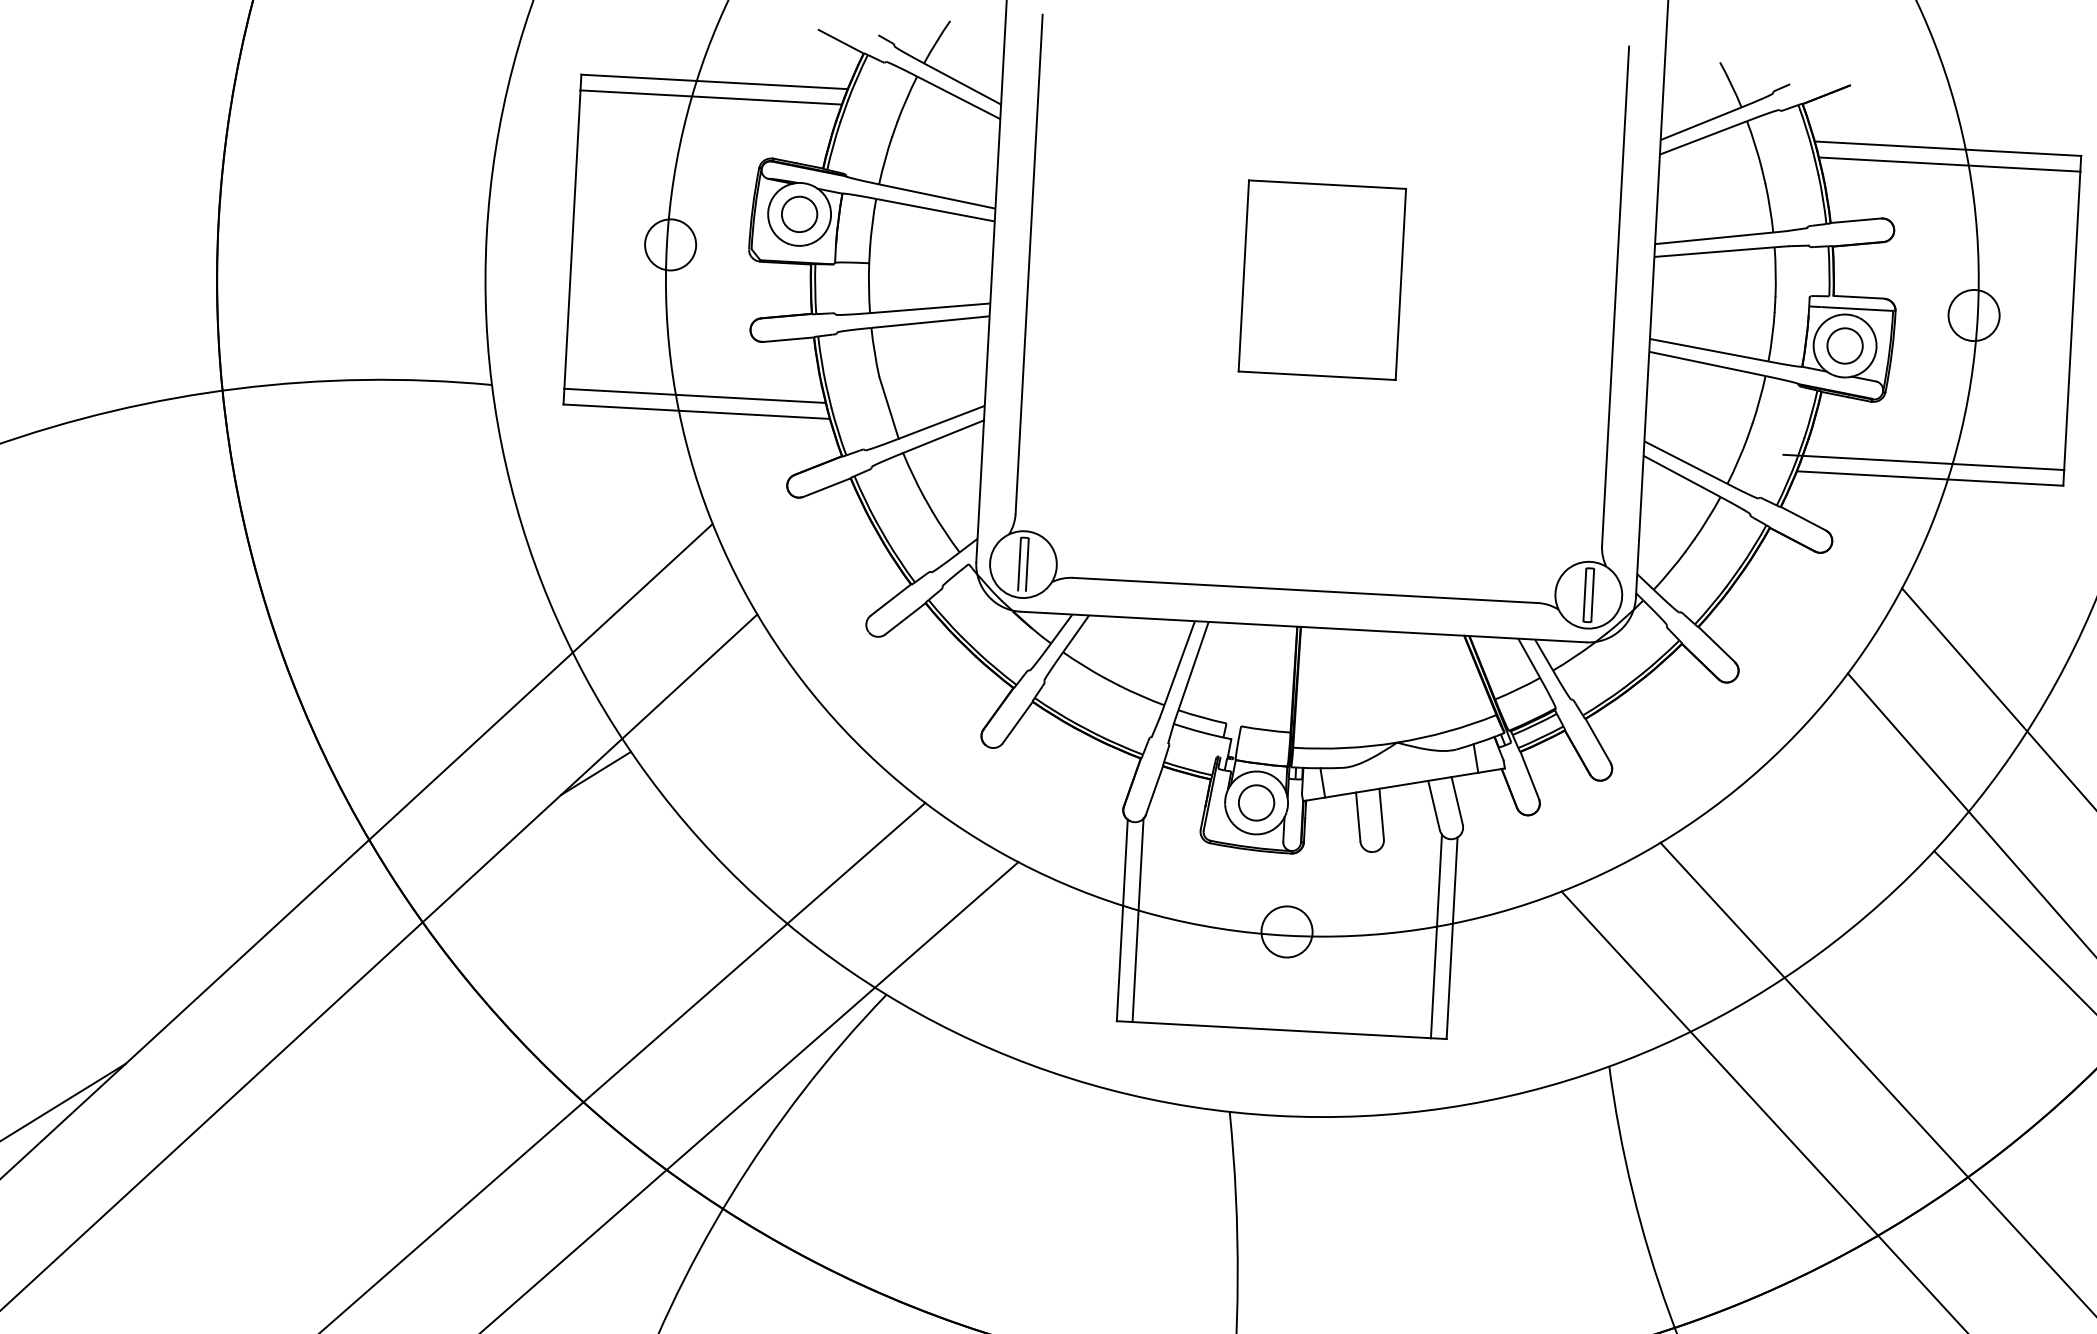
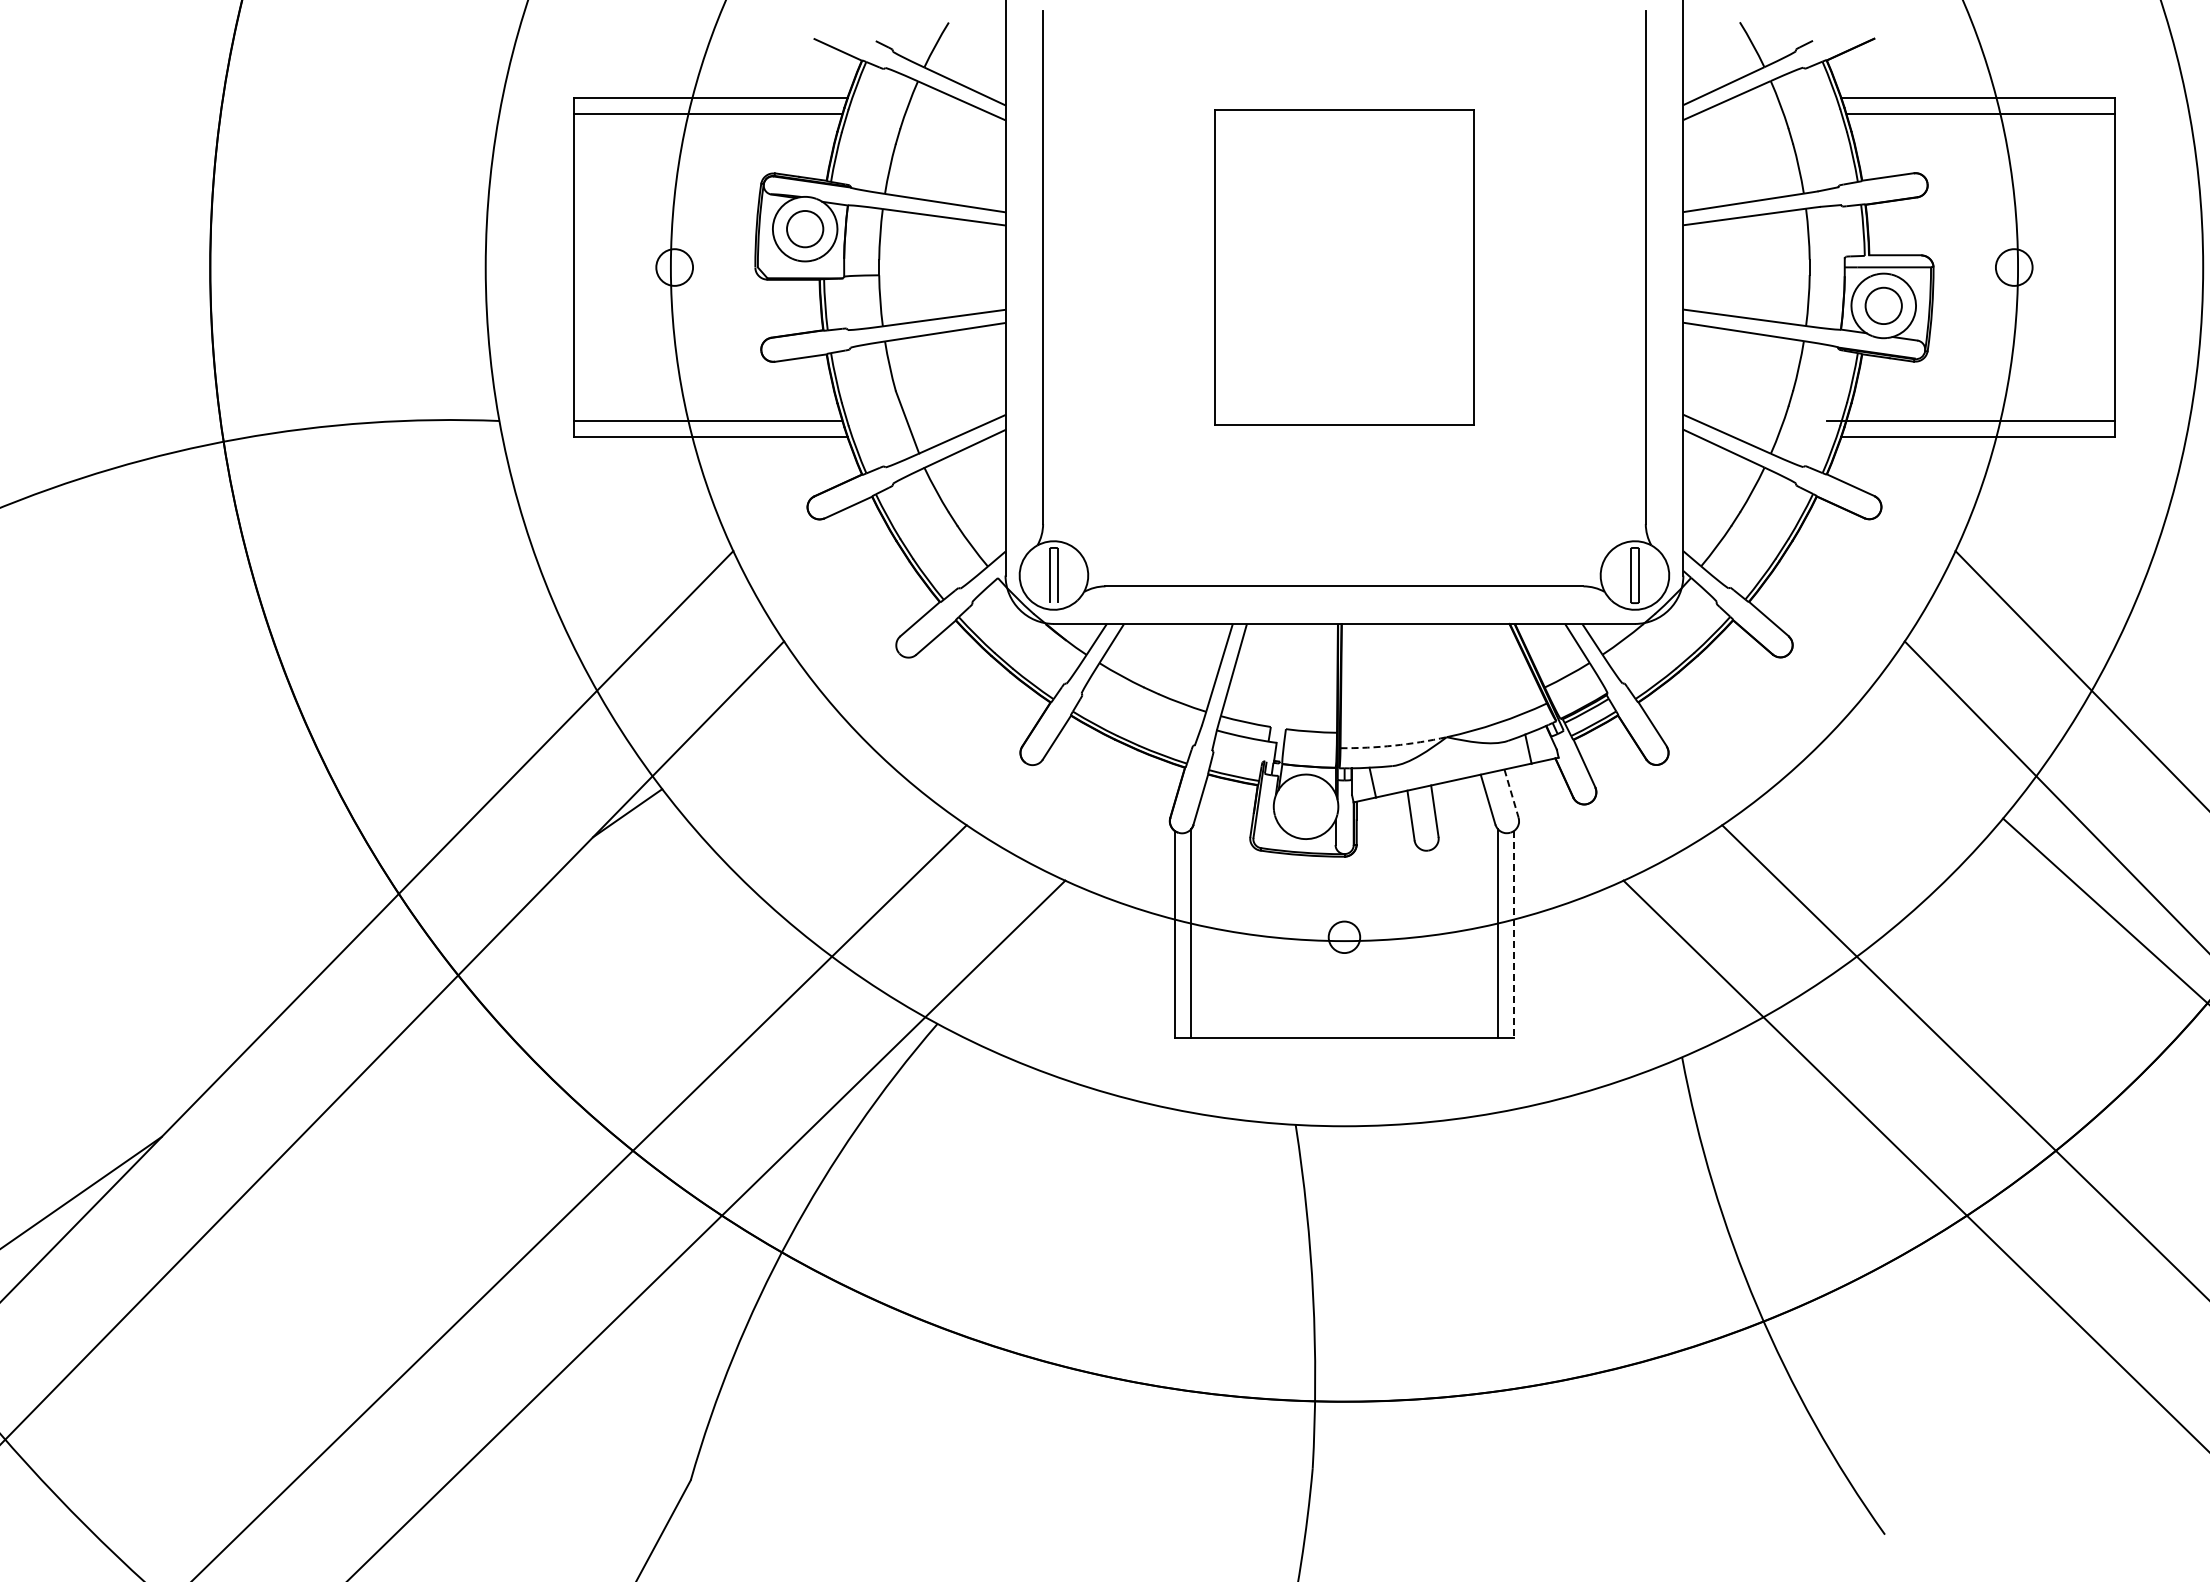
circle: (670, 244) -> (674, 267), size x0.7
part: (1322, 280) -> (1344, 267), size x1.6
circle: (1974, 315) -> (2014, 267), size x0.7
arc: (1344, 747) -> (1393, 745), solid -> dashed
line: (1457, 801) -> (1511, 794), solid -> dashed
circle: (1257, 802) -> (1306, 806), removed
circle: (1287, 932) -> (1344, 937), size x0.6
line: (1451, 938) -> (1513, 934), solid -> dashed

